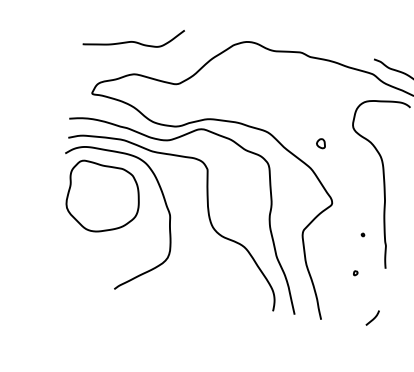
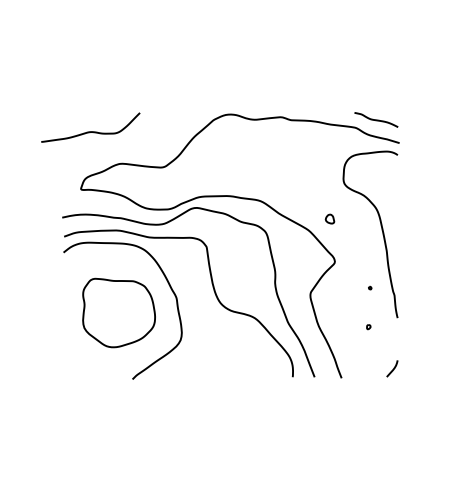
curve: (132, 41) -> (90, 131), moved
part: (320, 142) -> (329, 218), moved
part: (102, 197) -> (118, 312), moved

